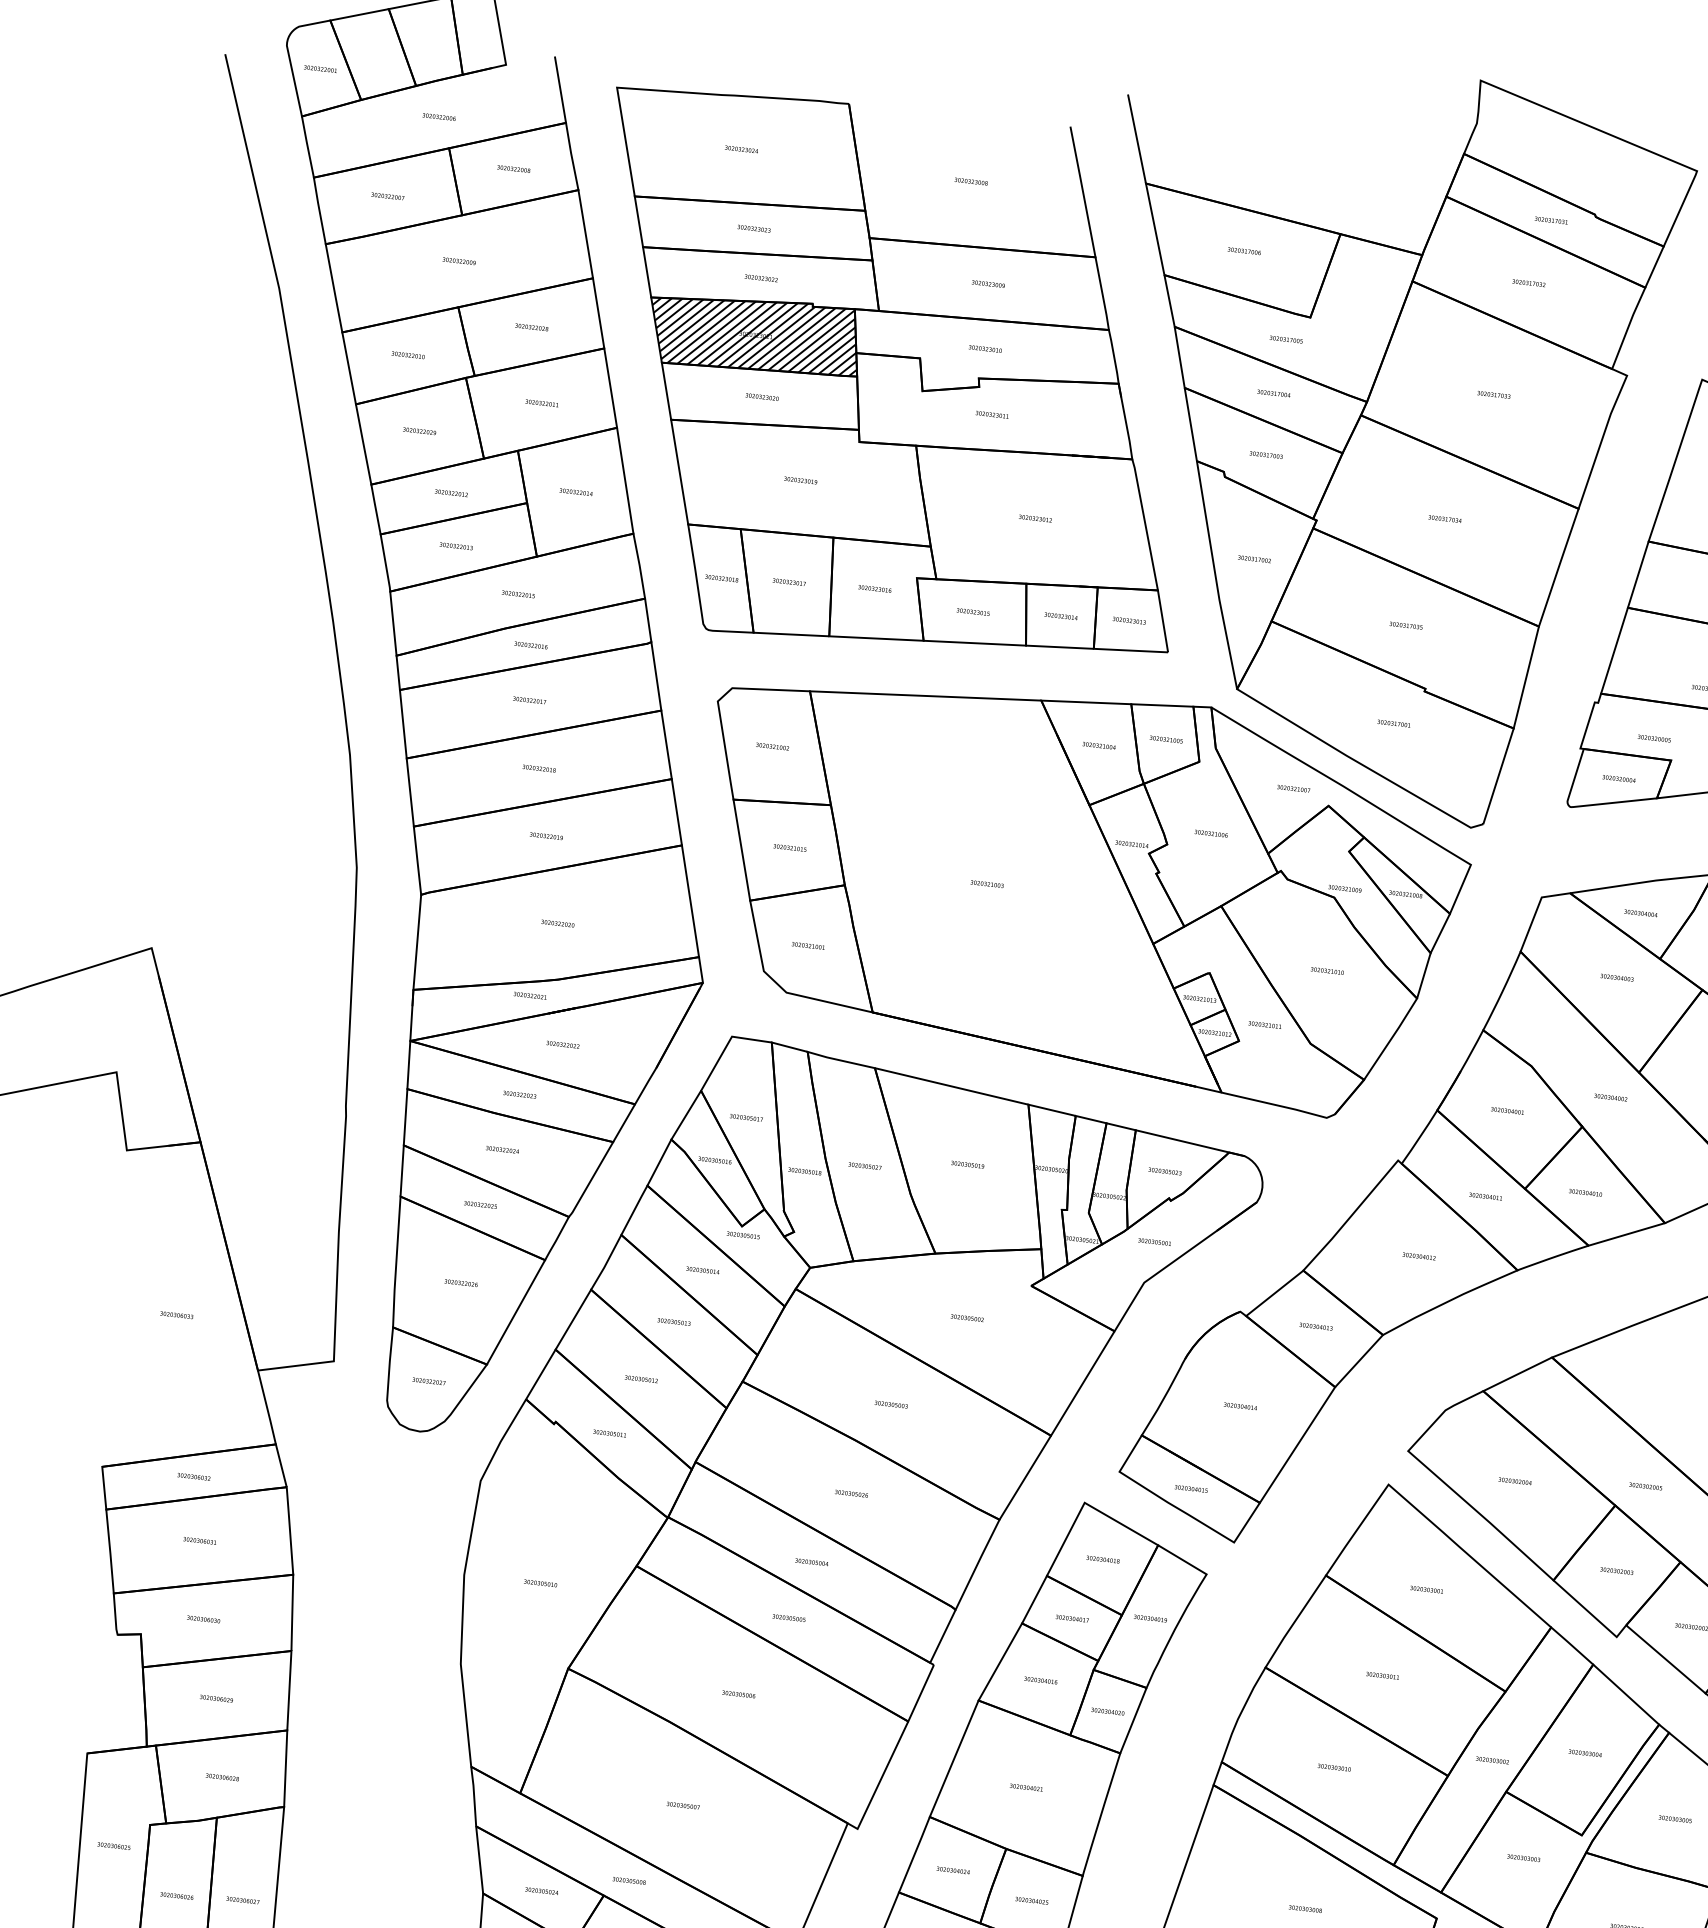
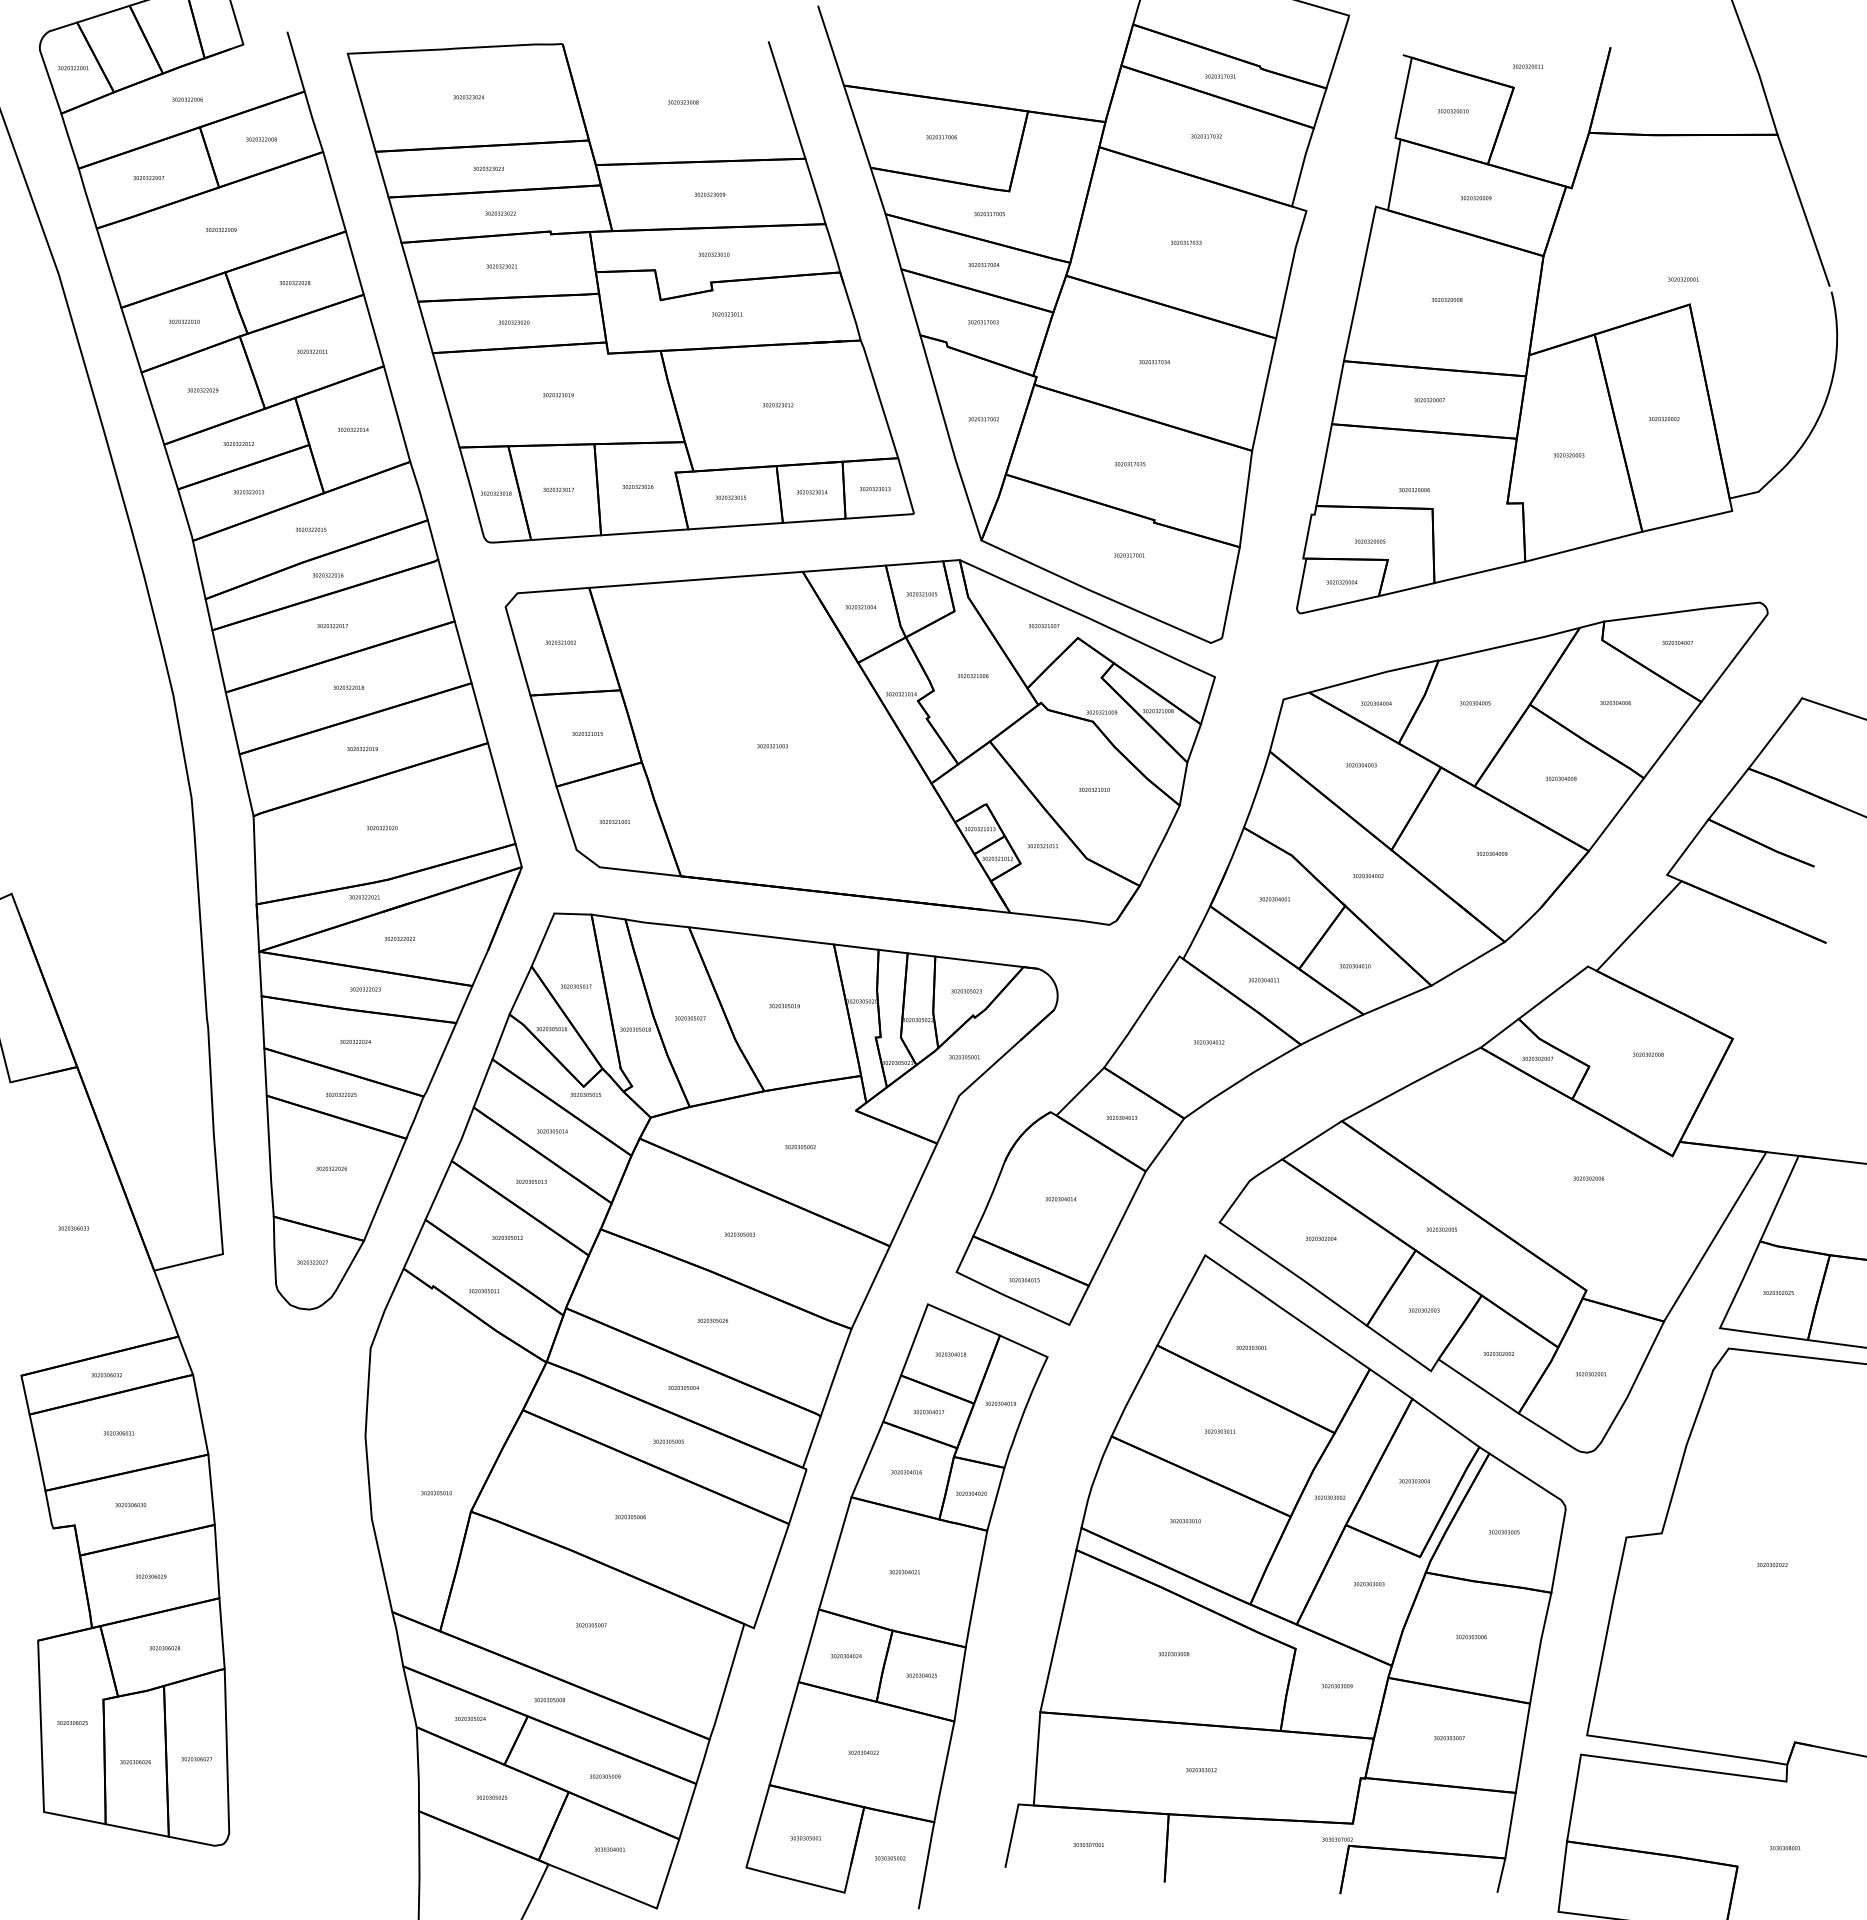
hatch: (754, 335) -> (500, 266), removed
text: (540, 1583) -> (436, 1493), moved

